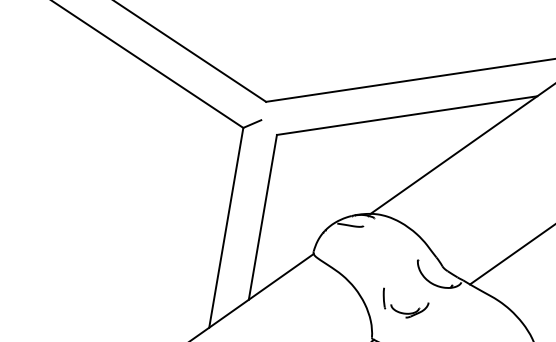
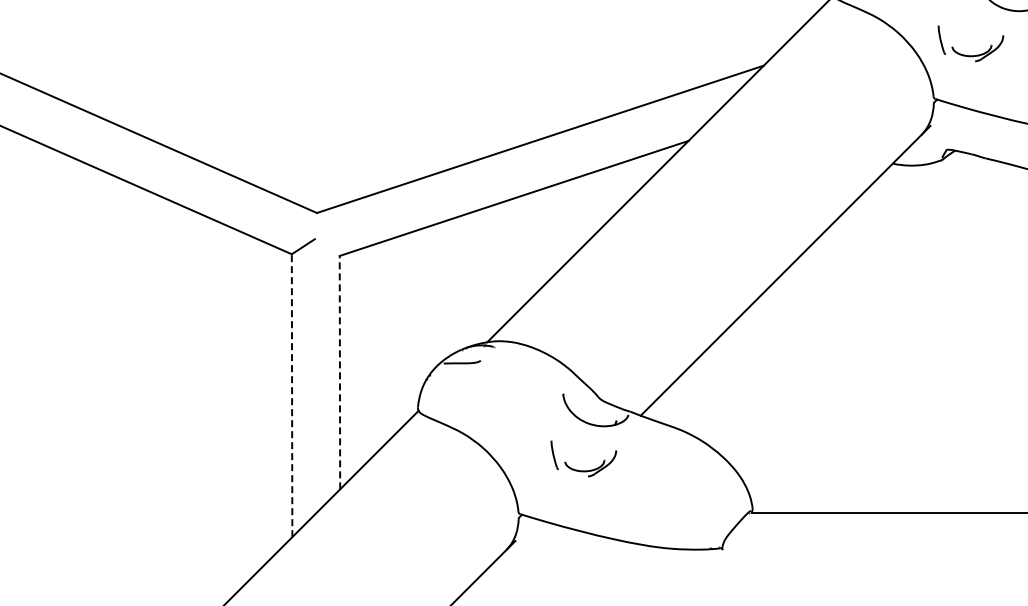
line: (262, 217) -> (339, 372), solid -> dashed
line: (226, 227) -> (292, 395), solid -> dashed
part: (403, 312) -> (583, 470), moved

